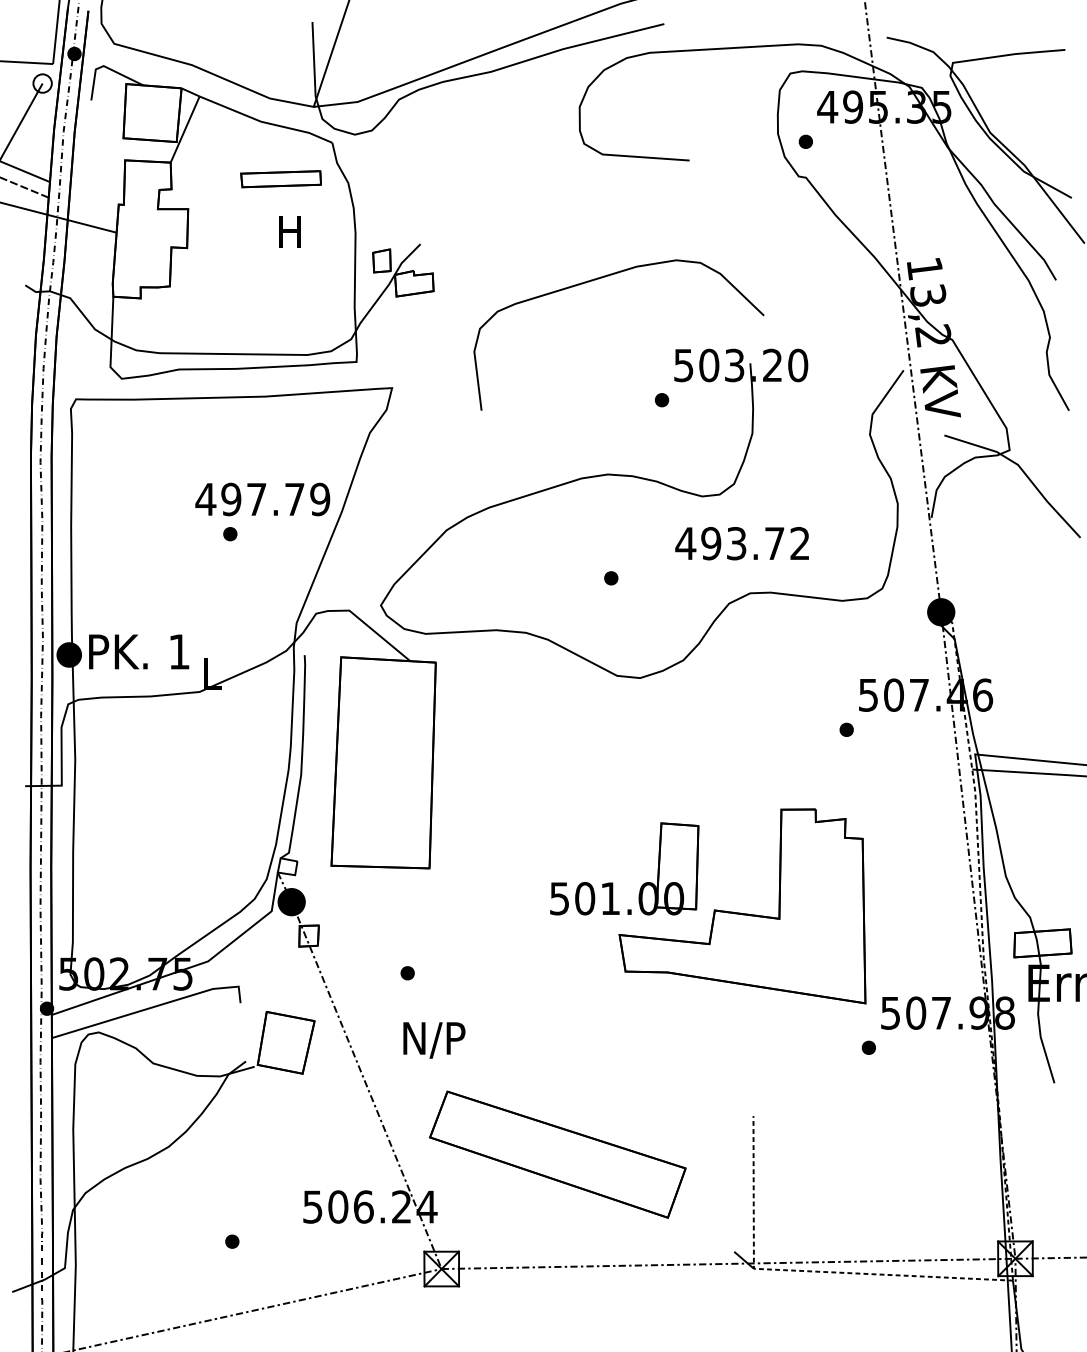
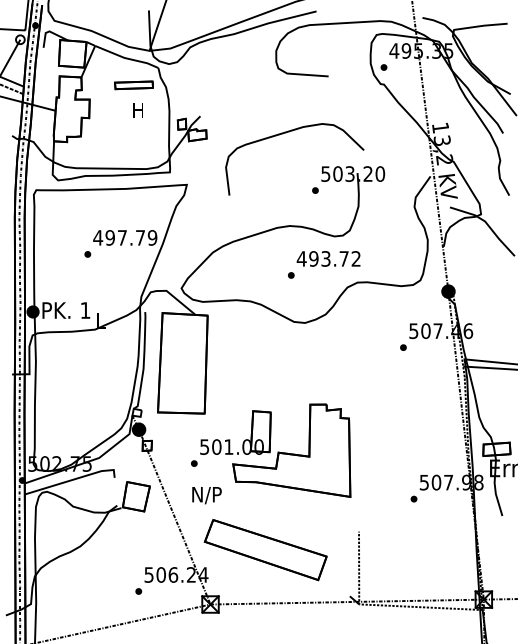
part: (229, 534) -> (87, 254), moved
text: (741, 542) -> (328, 258), moved
part: (708, 905) -> (275, 450), moved
part: (231, 1241) -> (138, 591), moved

